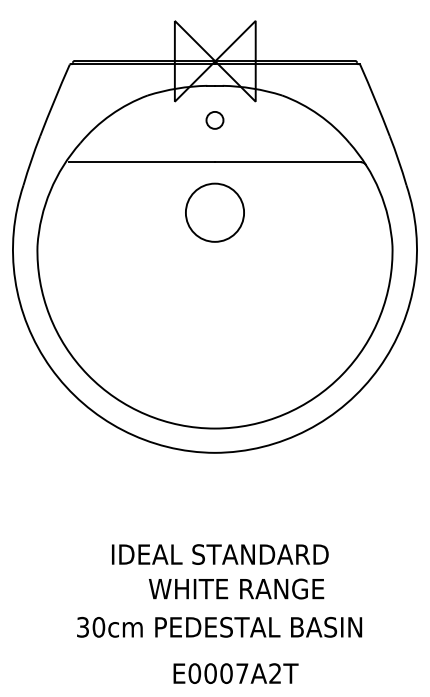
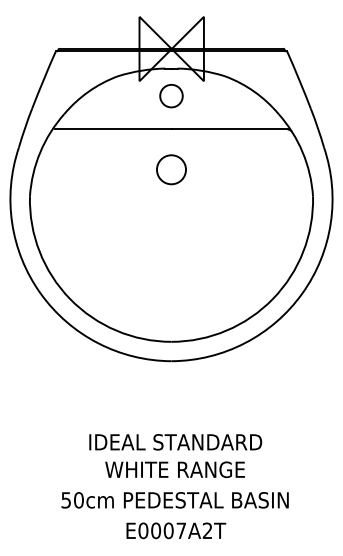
circle: (214, 120) -> (171, 96), size x1.67
circle: (214, 212) -> (171, 169), size x0.62
text: (236, 588) -> (175, 469), moved
text: (82, 626) -> (65, 499), 30cm -> 50cm
text: (235, 673) -> (175, 530), moved

